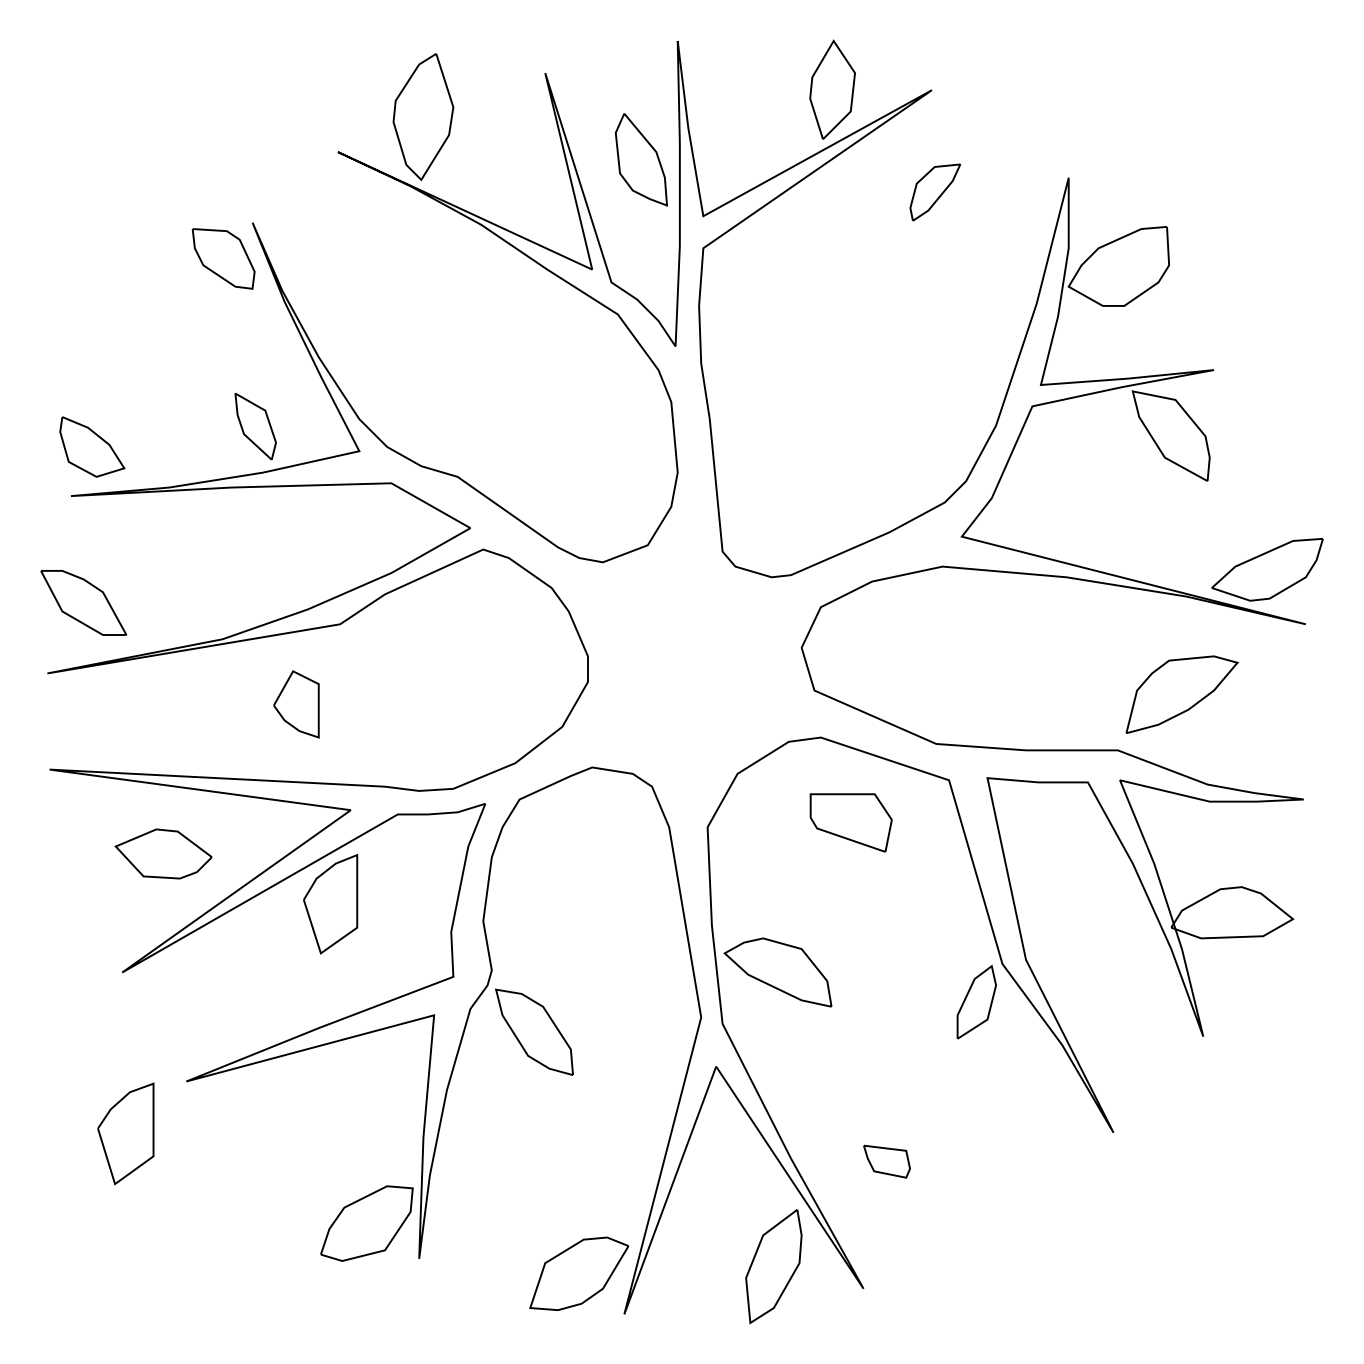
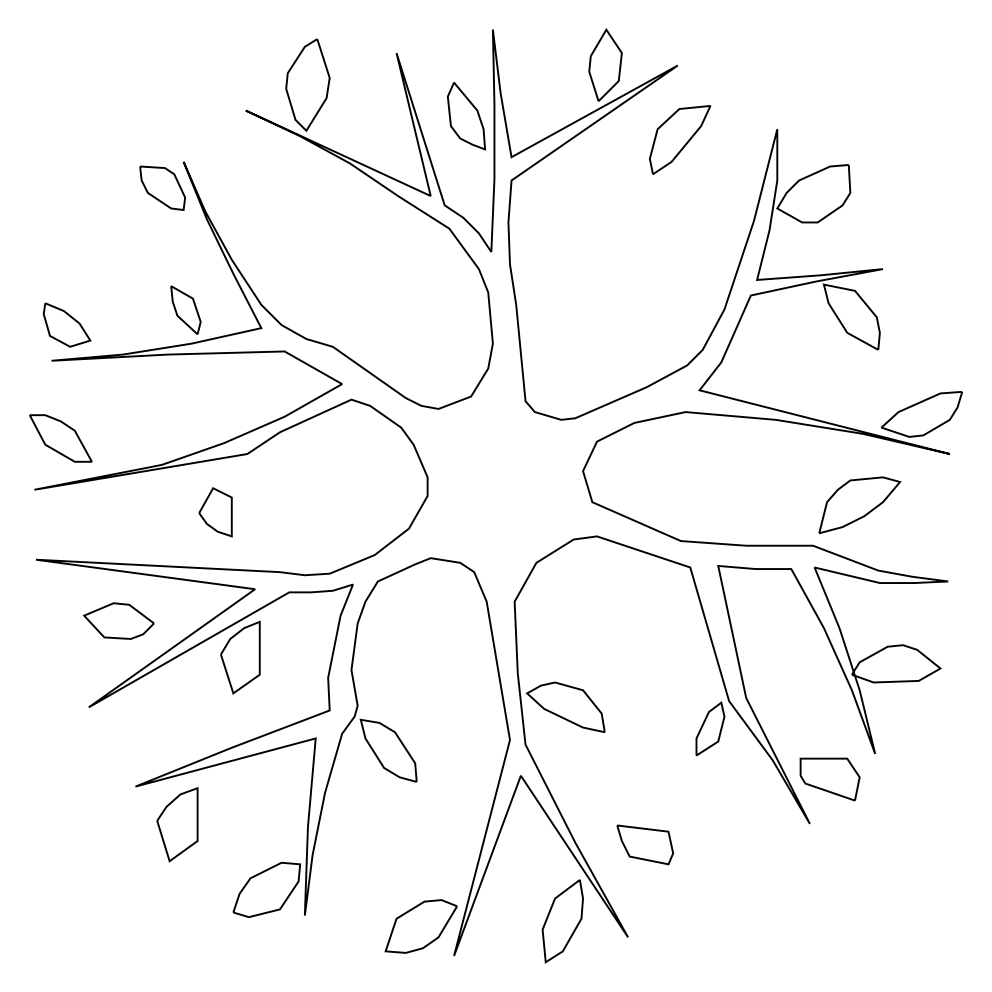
part: (935, 191) -> (680, 139), size x1.67
part: (850, 822) -> (829, 779), moved
part: (125, 1133) -> (177, 824), moved
part: (886, 1161) -> (644, 844), size x1.67

